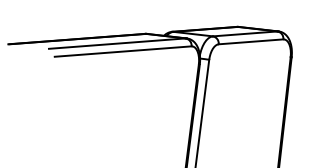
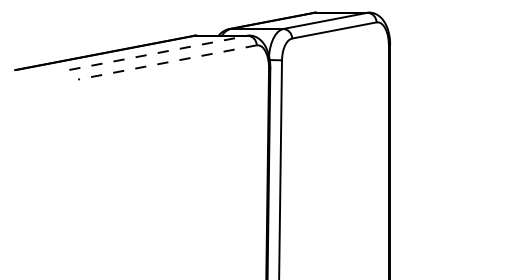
line: (117, 43) -> (158, 52), solid -> dashed
line: (123, 51) -> (167, 62), solid -> dashed

